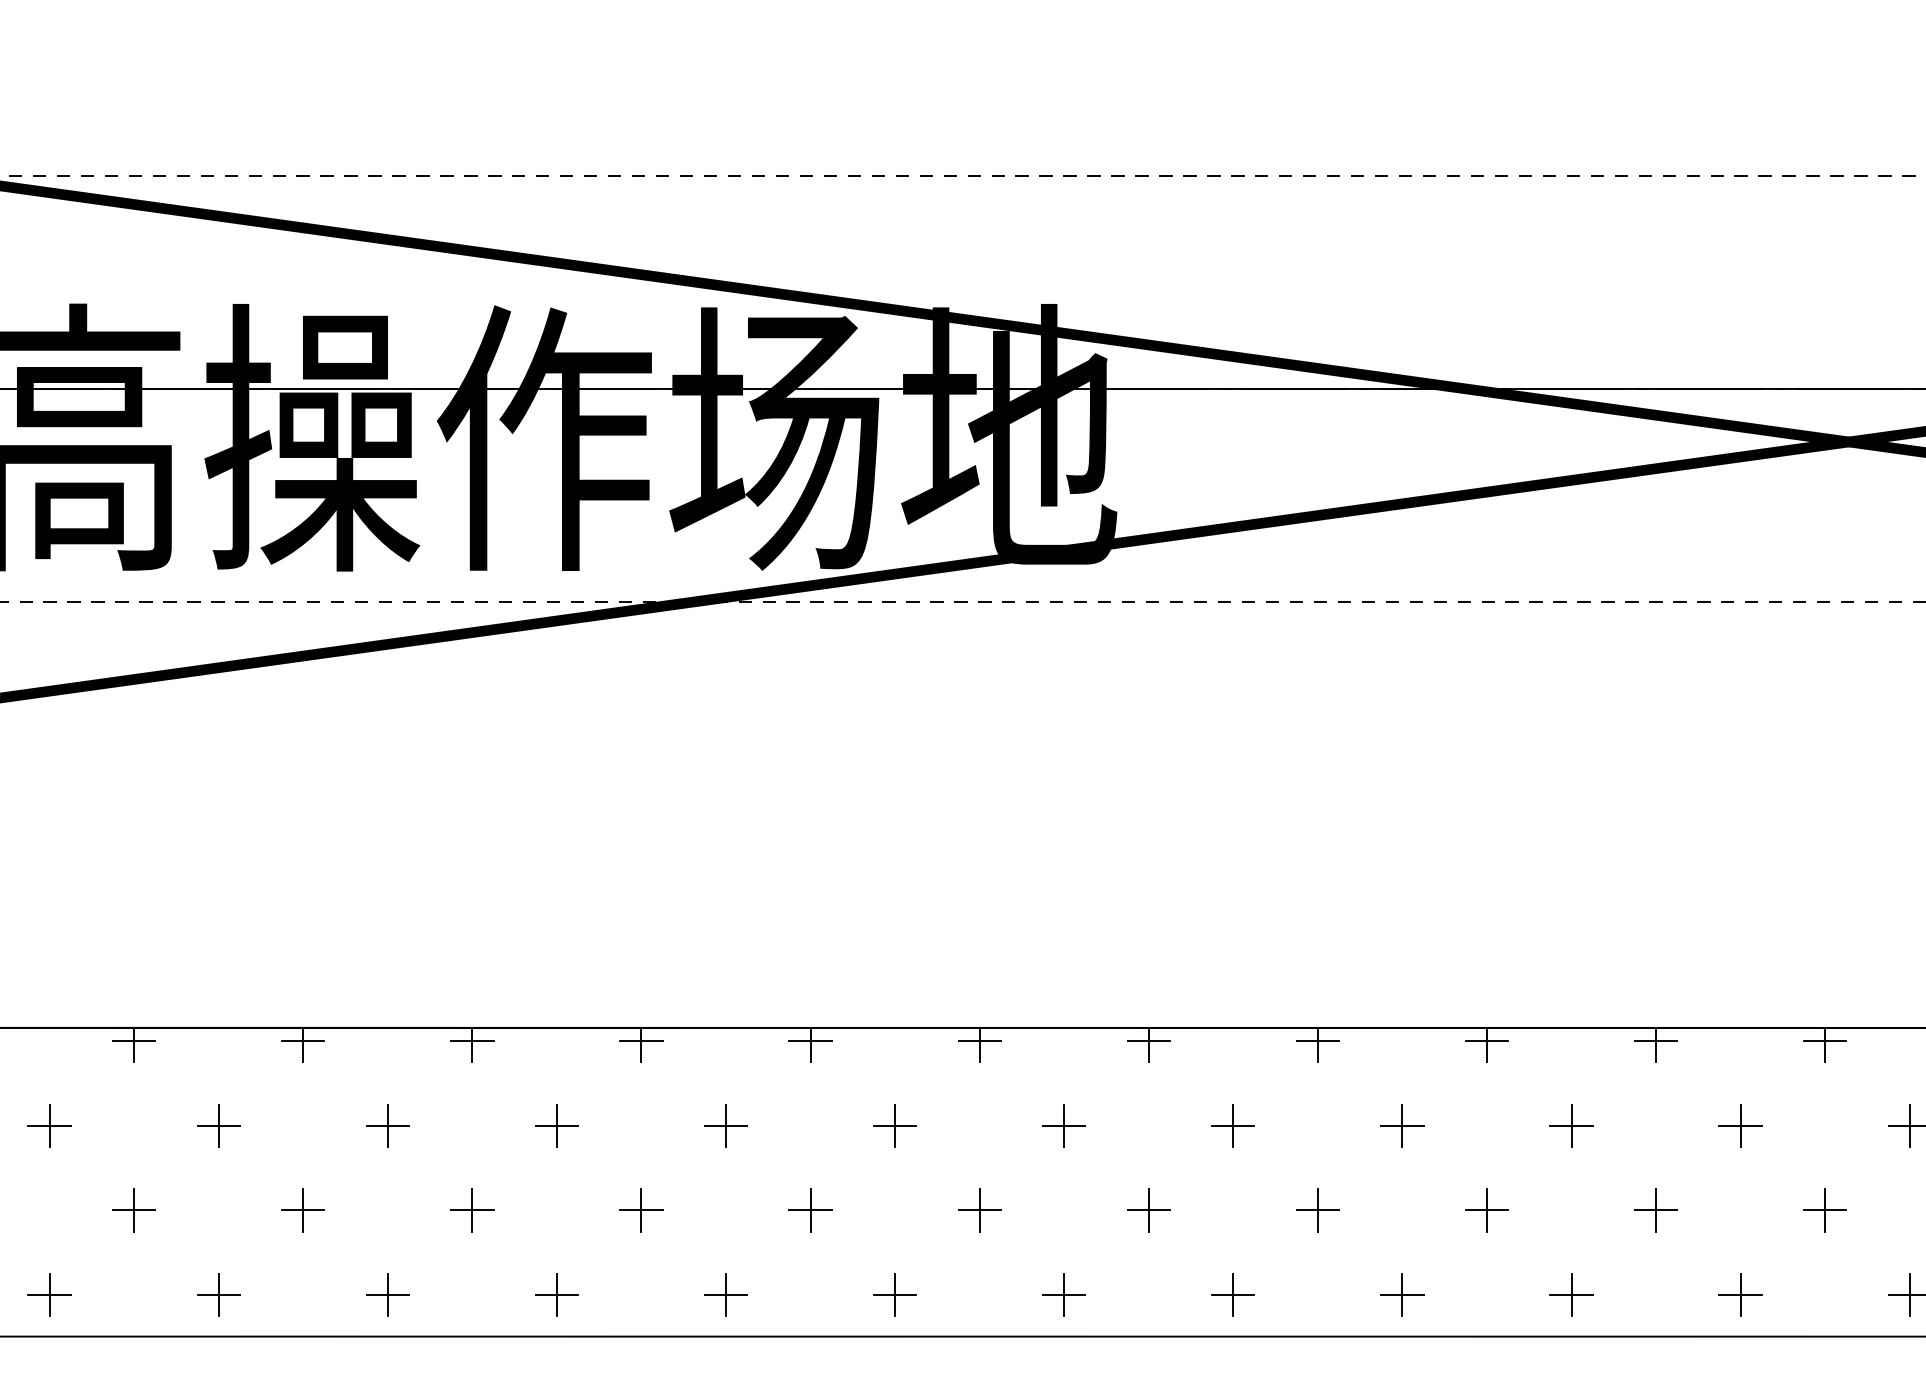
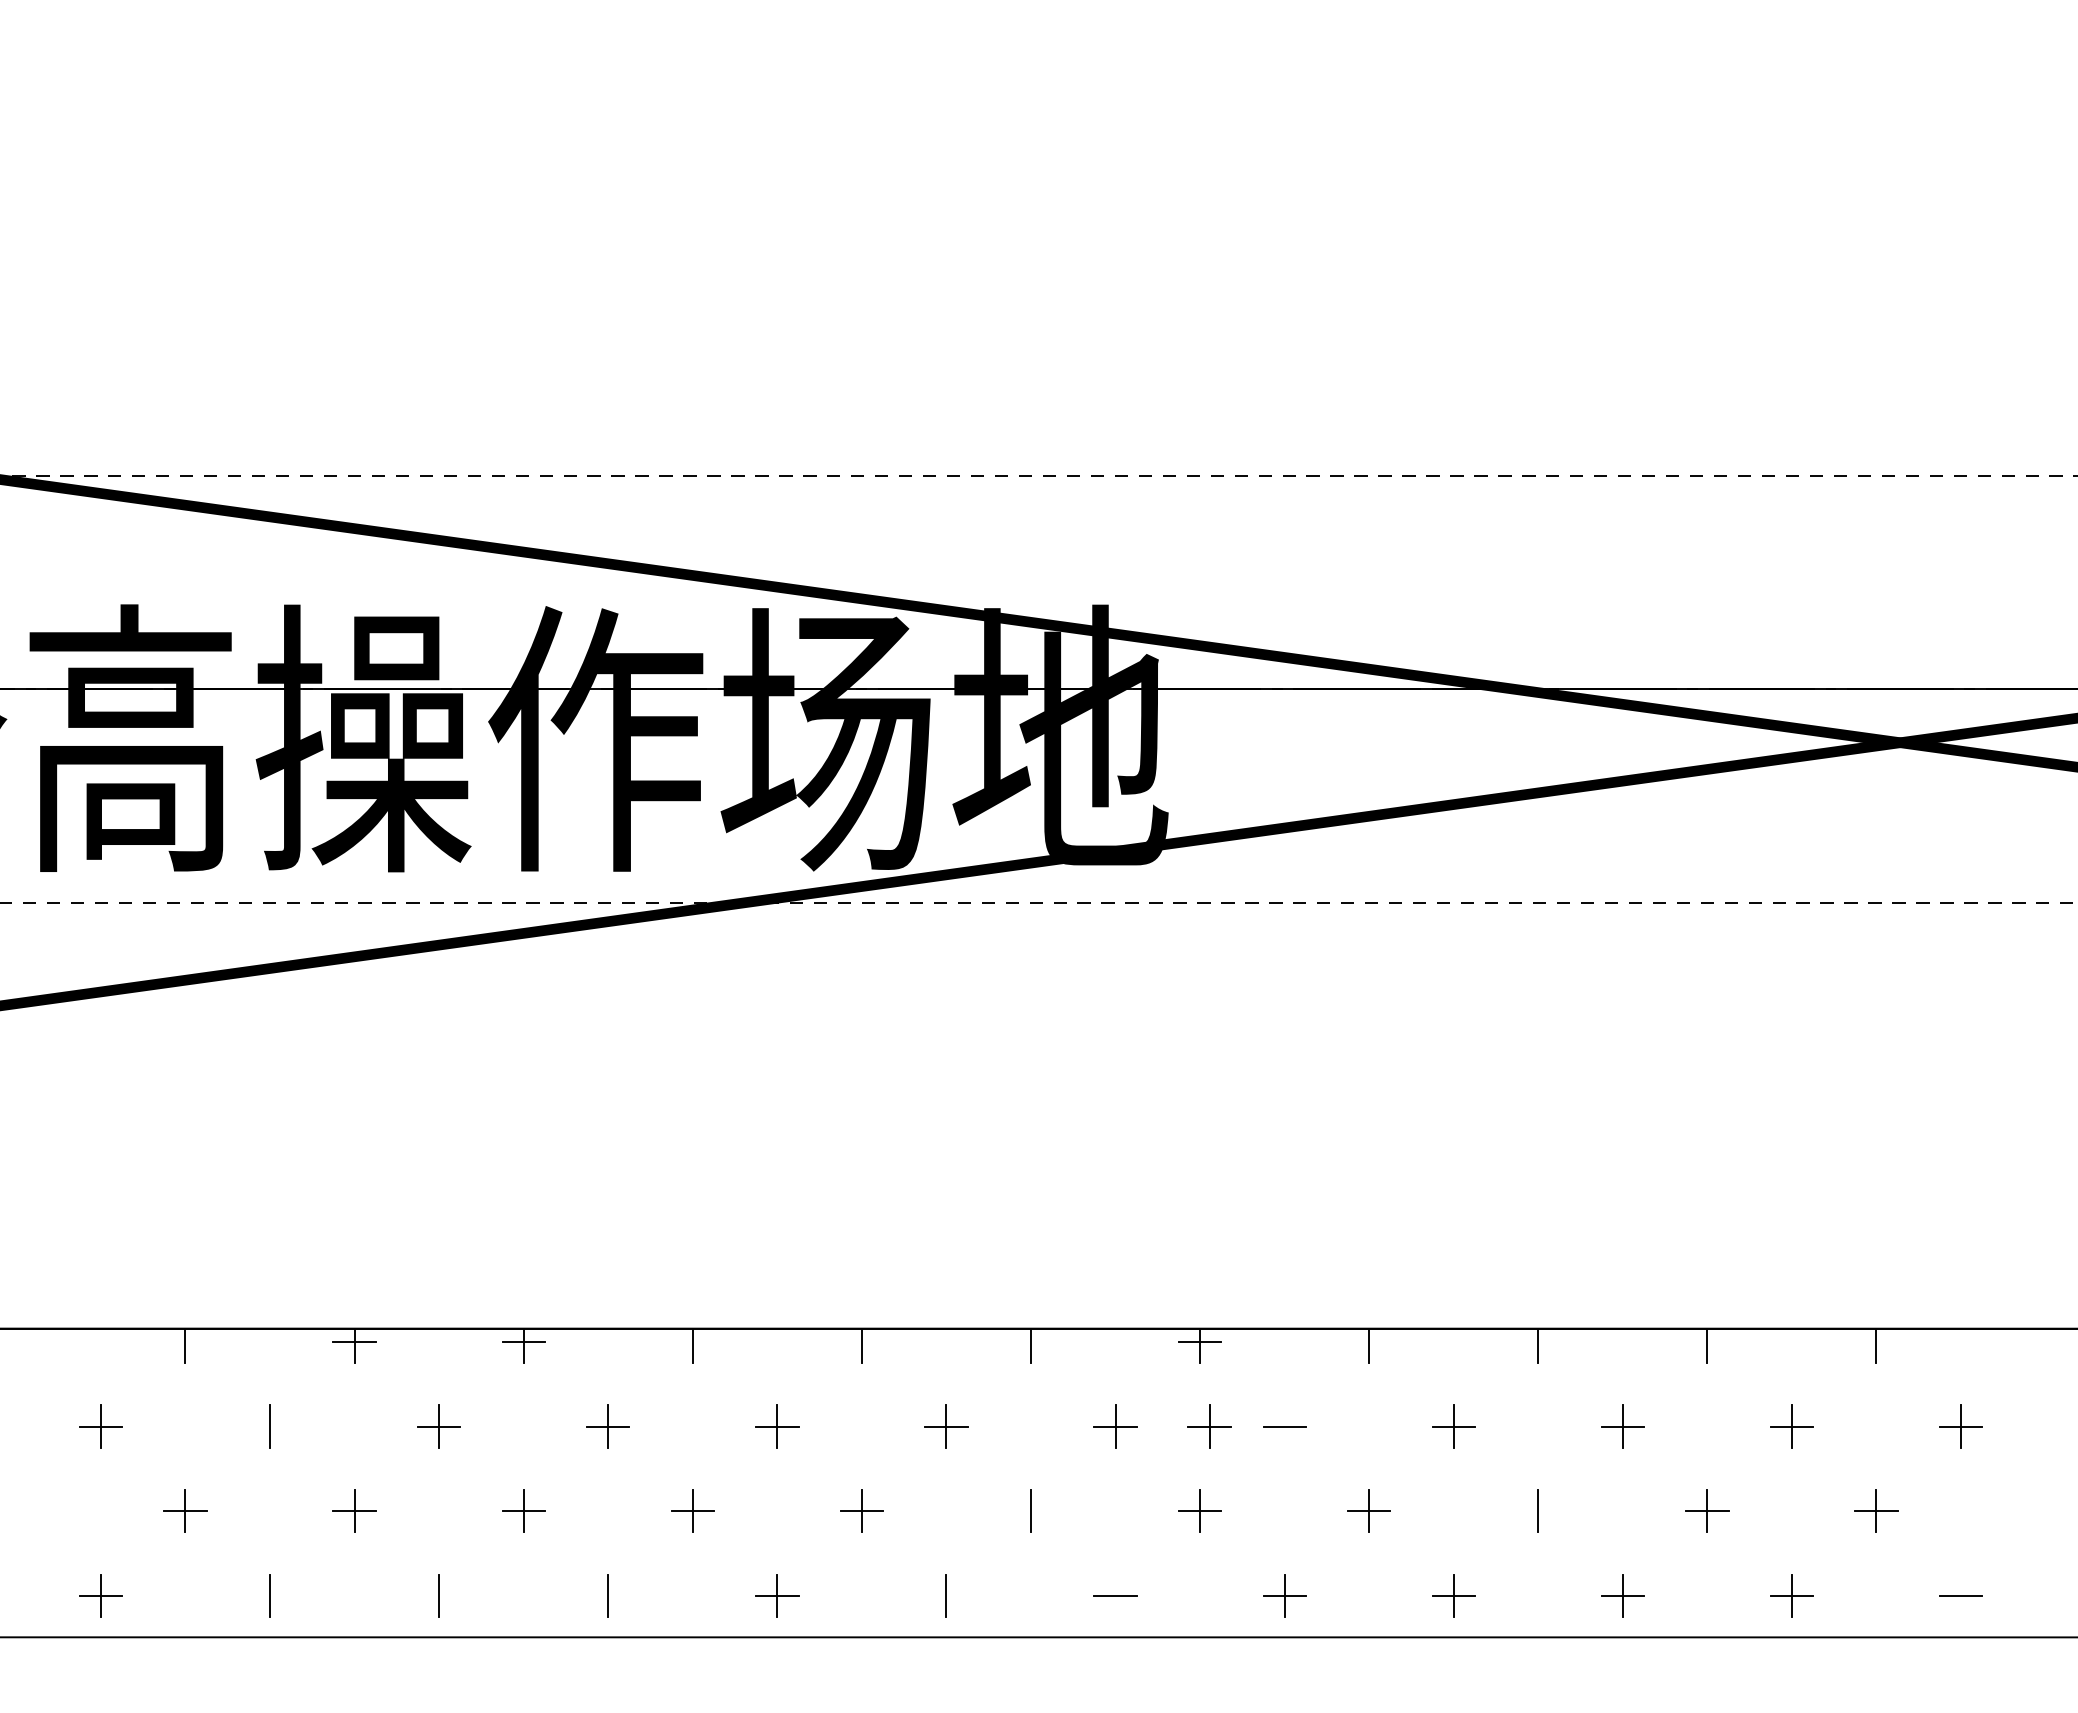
line: (134, 1041) -> (185, 1342), removed
line: (641, 1041) -> (692, 1342), removed
line: (810, 1041) -> (861, 1342), removed
line: (979, 1041) -> (1030, 1342), removed
line: (1318, 1041) -> (1369, 1342), removed
line: (1487, 1041) -> (1538, 1342), removed
line: (1656, 1041) -> (1707, 1342), removed
line: (1825, 1041) -> (1876, 1342), removed
line: (218, 1125) -> (269, 1426), removed
part: (1158, 1125) -> (1209, 1426), added
line: (1233, 1125) -> (1284, 1426), removed
line: (979, 1210) -> (1030, 1511), removed
line: (1487, 1210) -> (1538, 1511), removed
line: (218, 1294) -> (269, 1595), removed
line: (388, 1294) -> (439, 1595), removed
line: (557, 1294) -> (608, 1595), removed
line: (895, 1294) -> (946, 1595), removed
line: (1064, 1294) -> (1115, 1595), removed
line: (1910, 1294) -> (1961, 1595), removed

